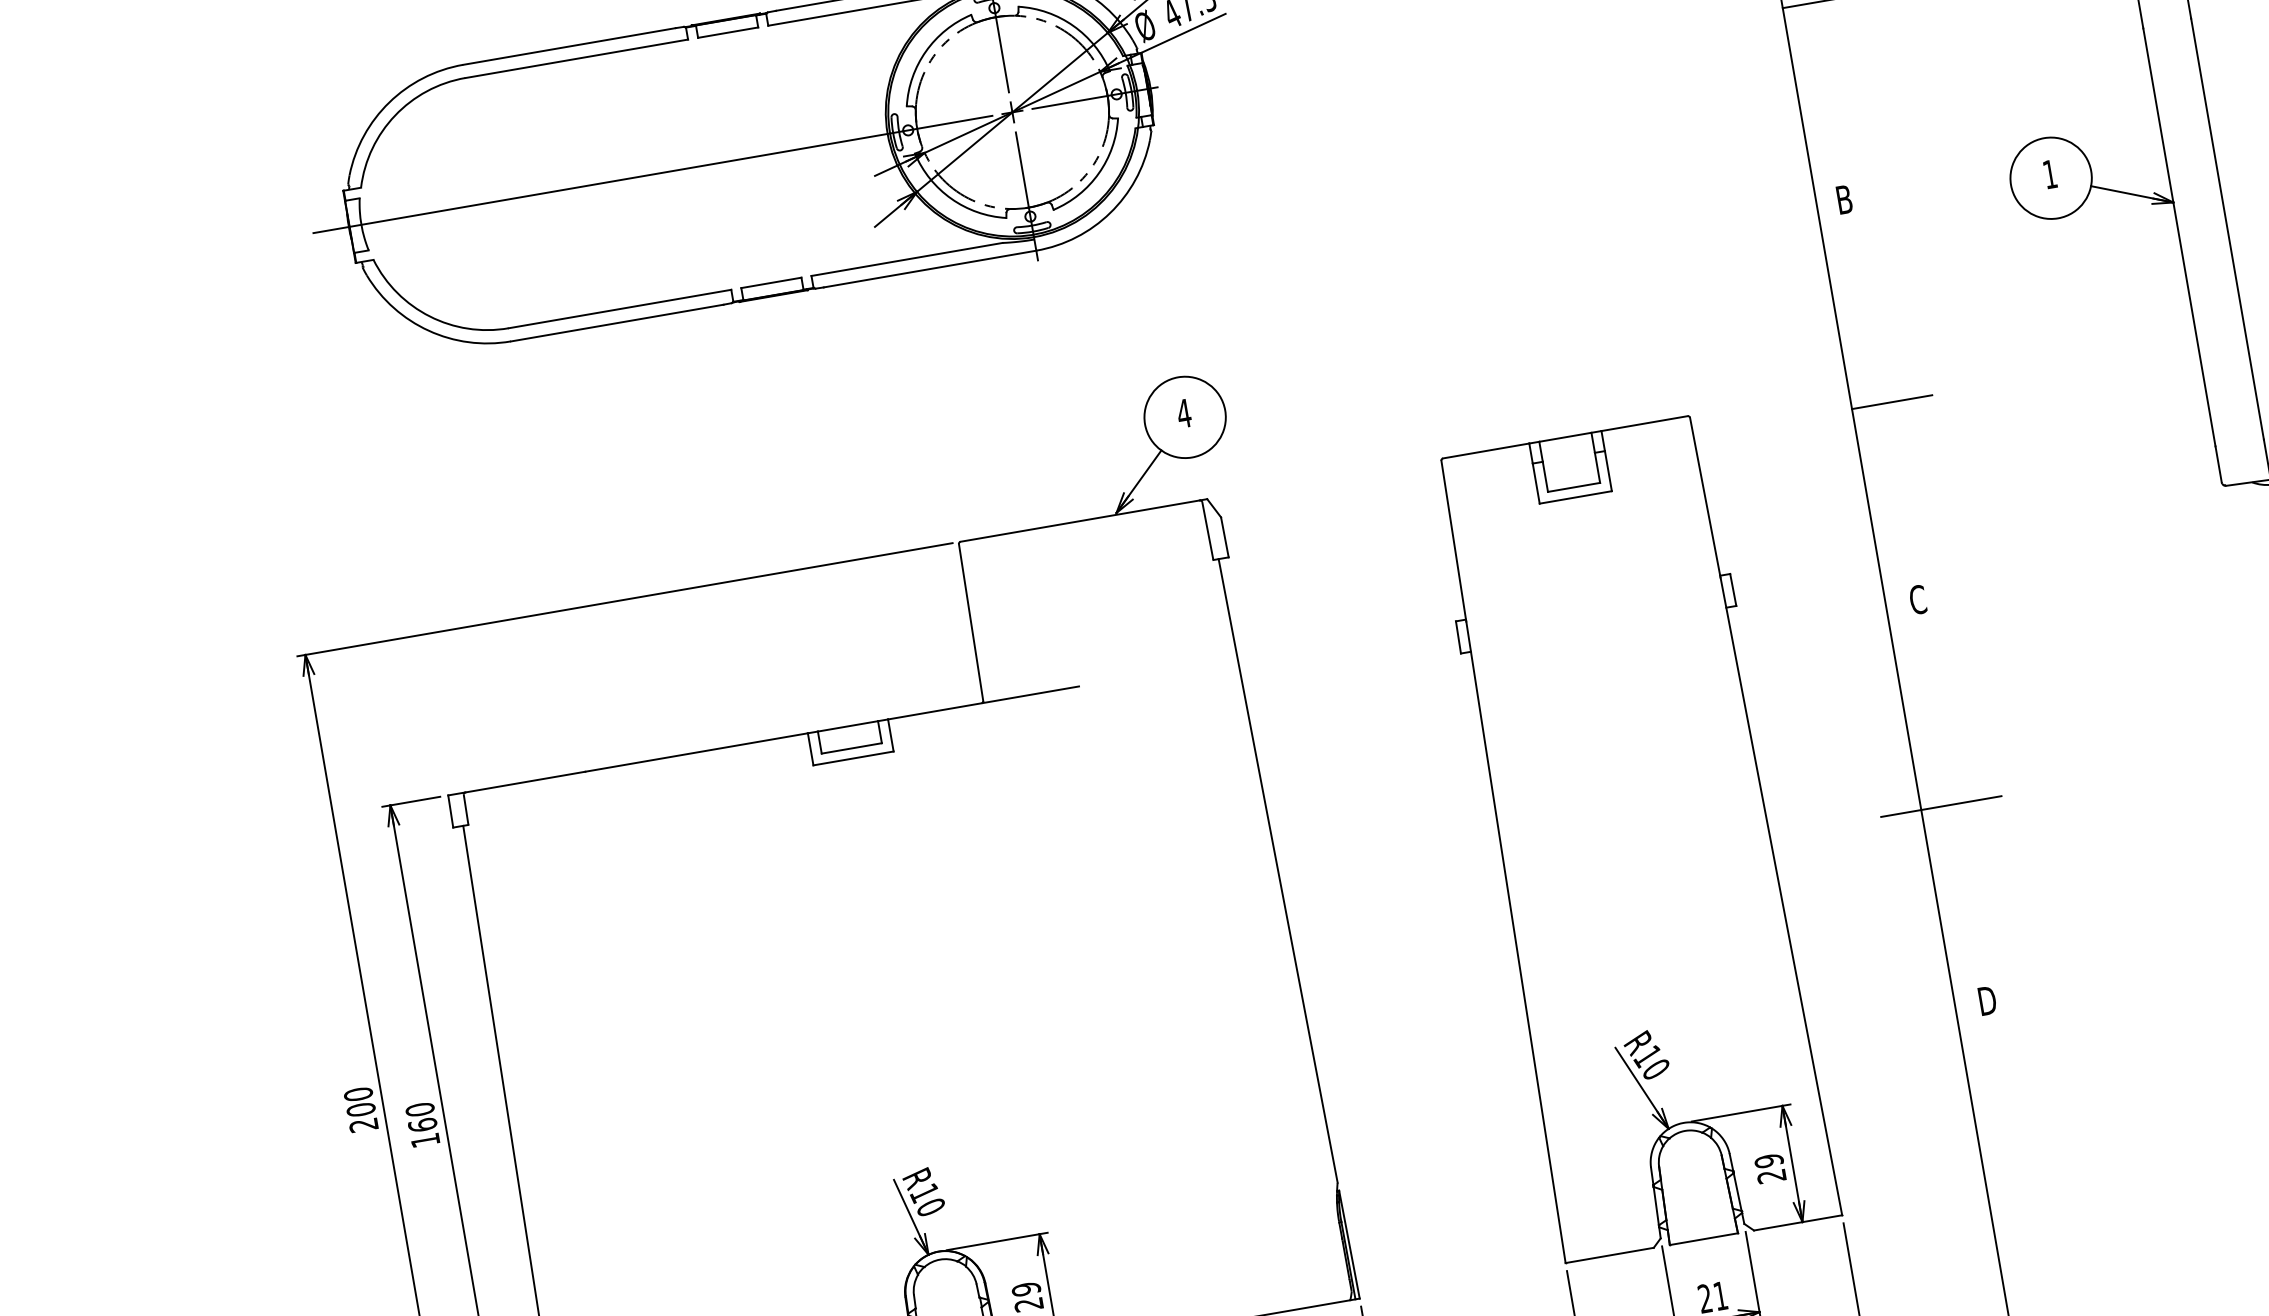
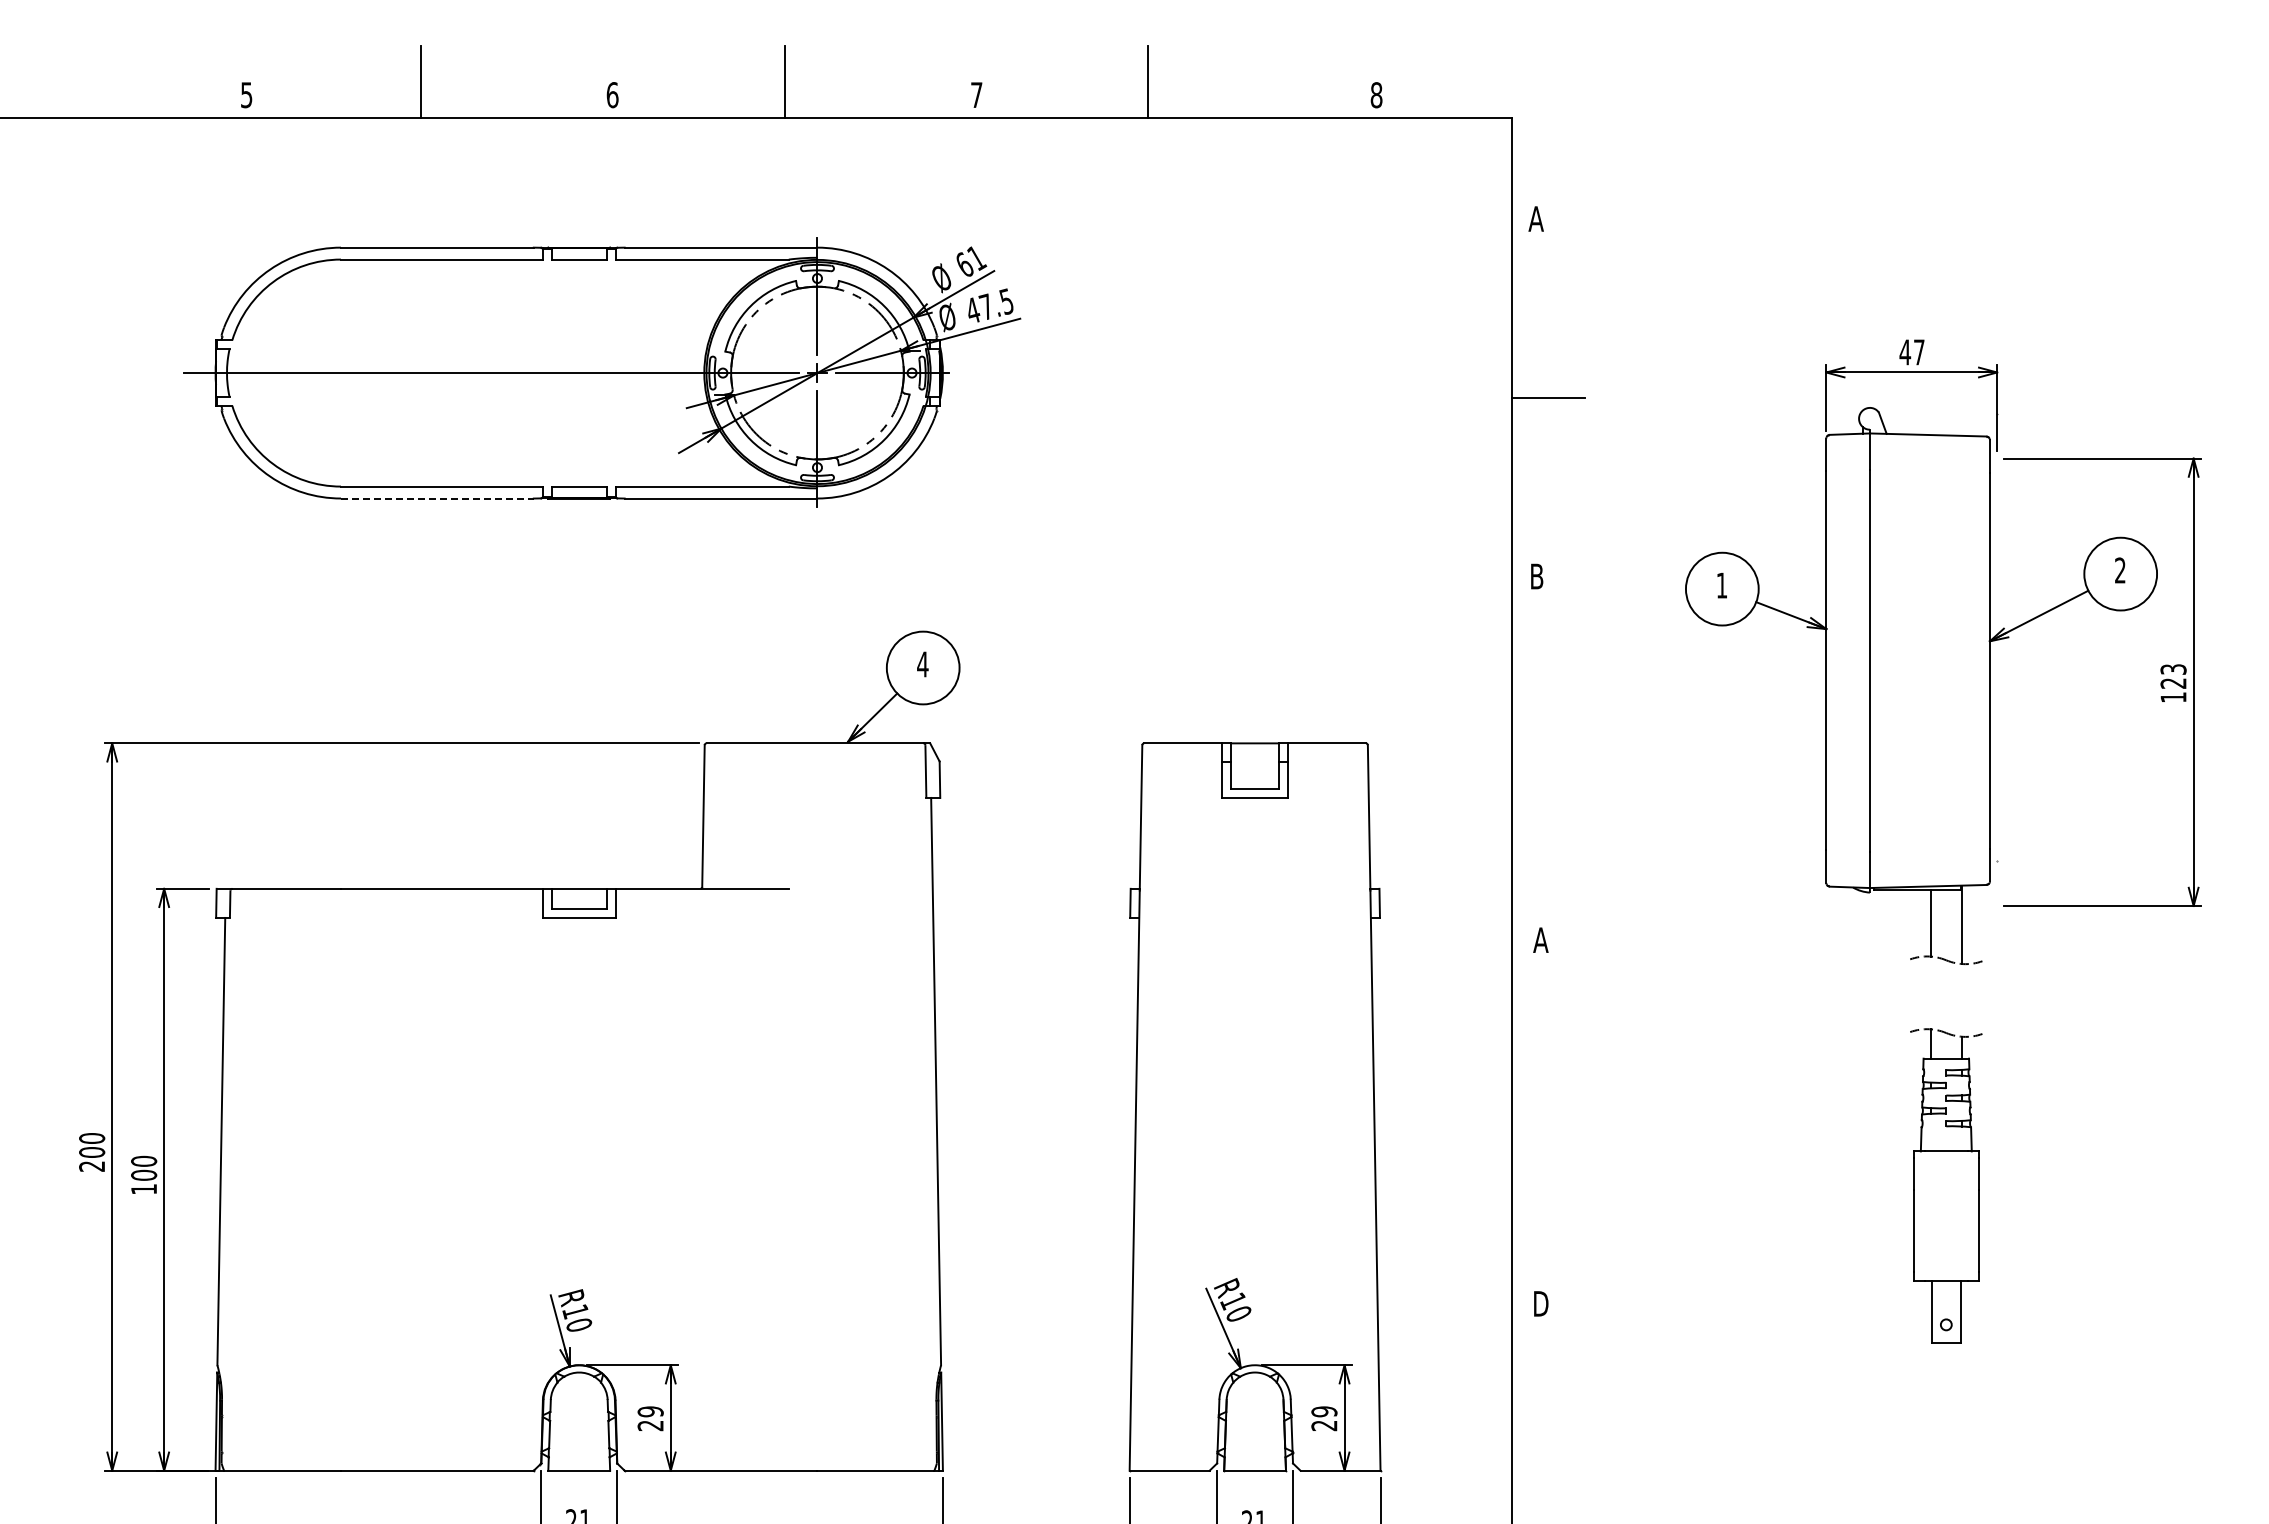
line: (617, 323) -> (437, 498), solid -> dashed
line: (1891, 402) -> (1547, 762), removed
text: (1917, 600) -> (1540, 940), C -> A
line: (1940, 806) -> (1529, 1125), removed
text: (421, 1124) -> (143, 1174), 160 -> 100

